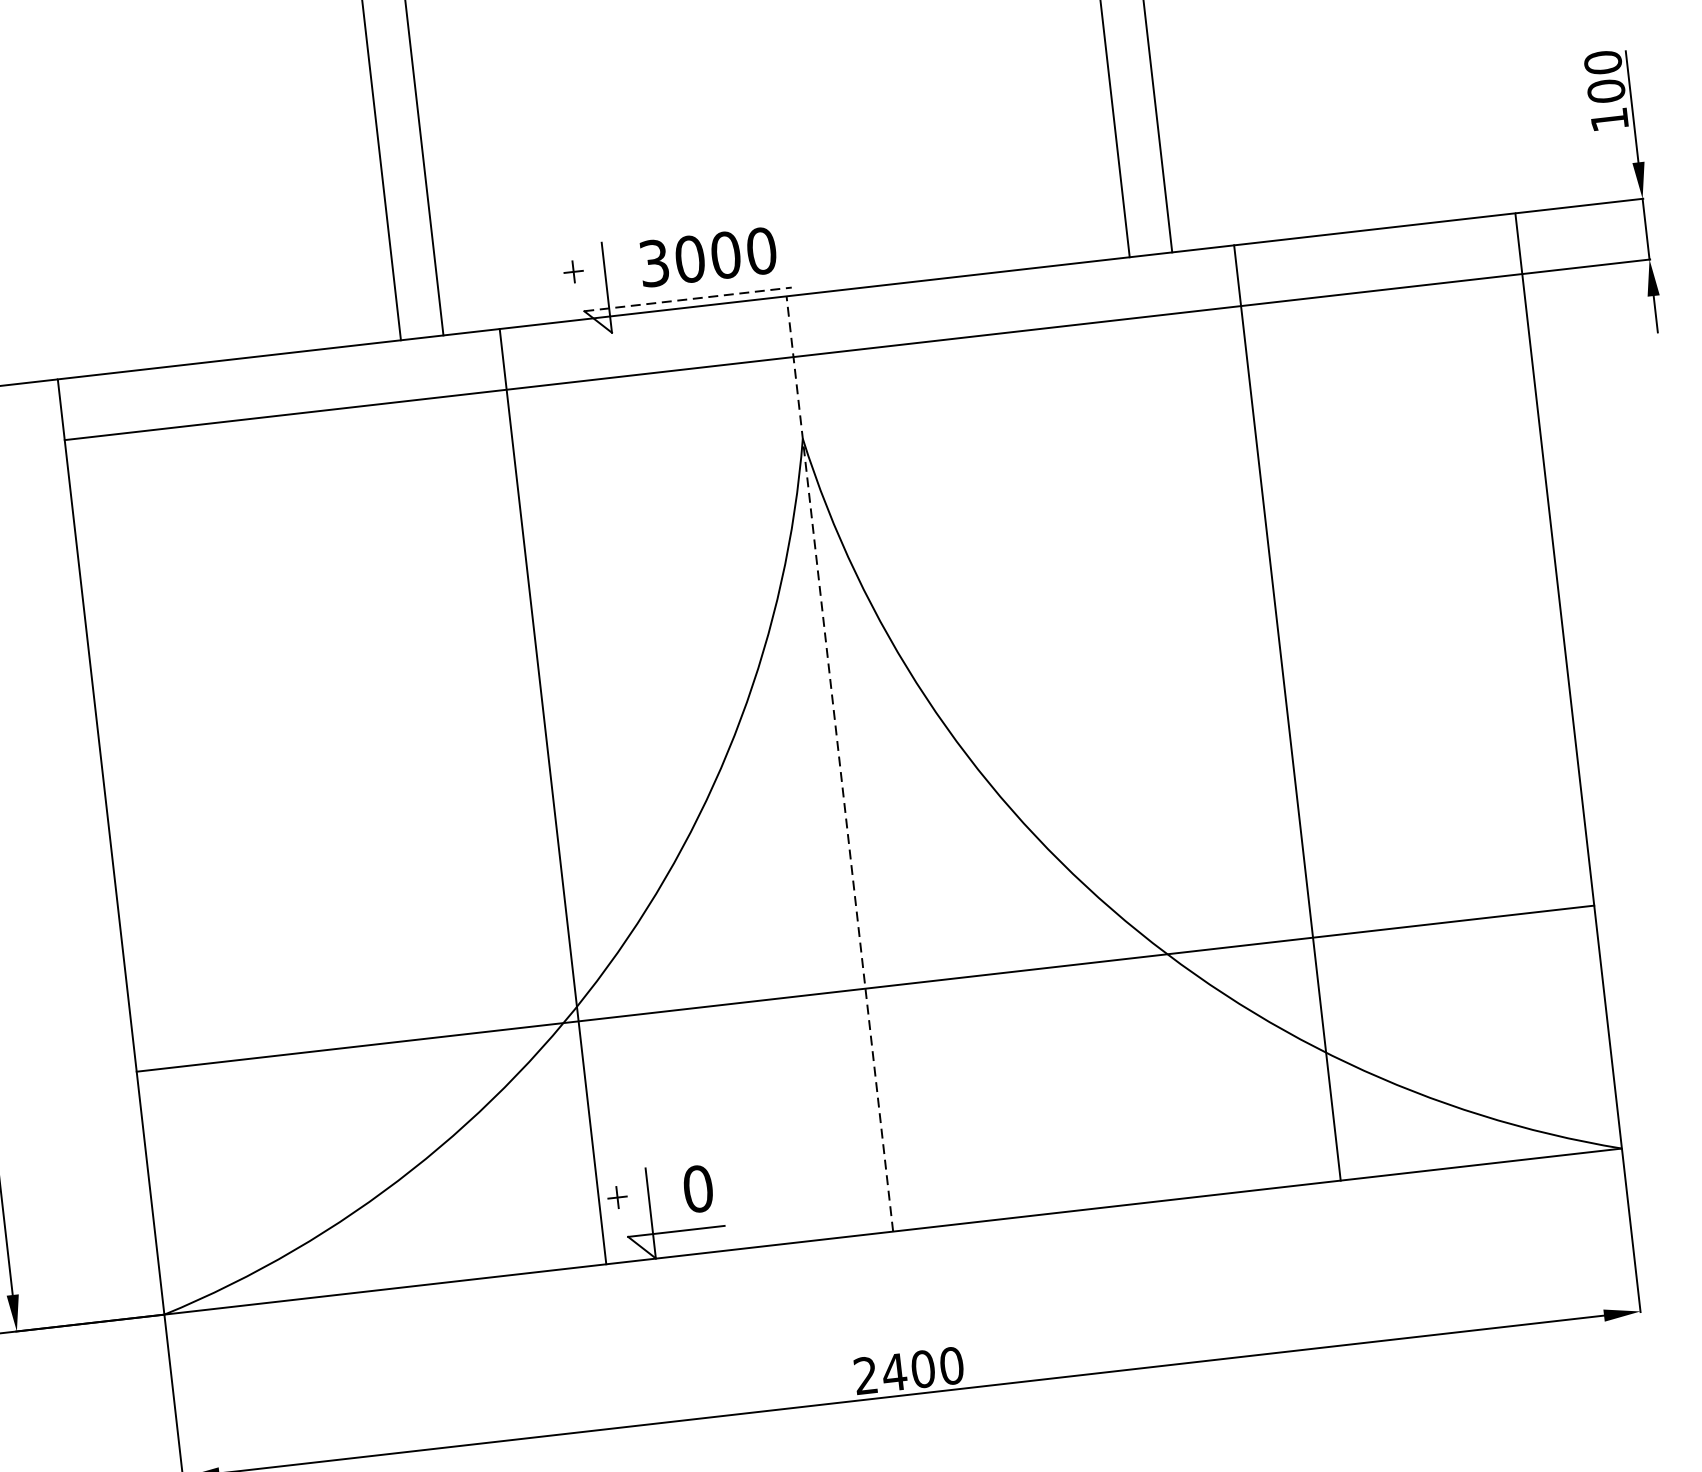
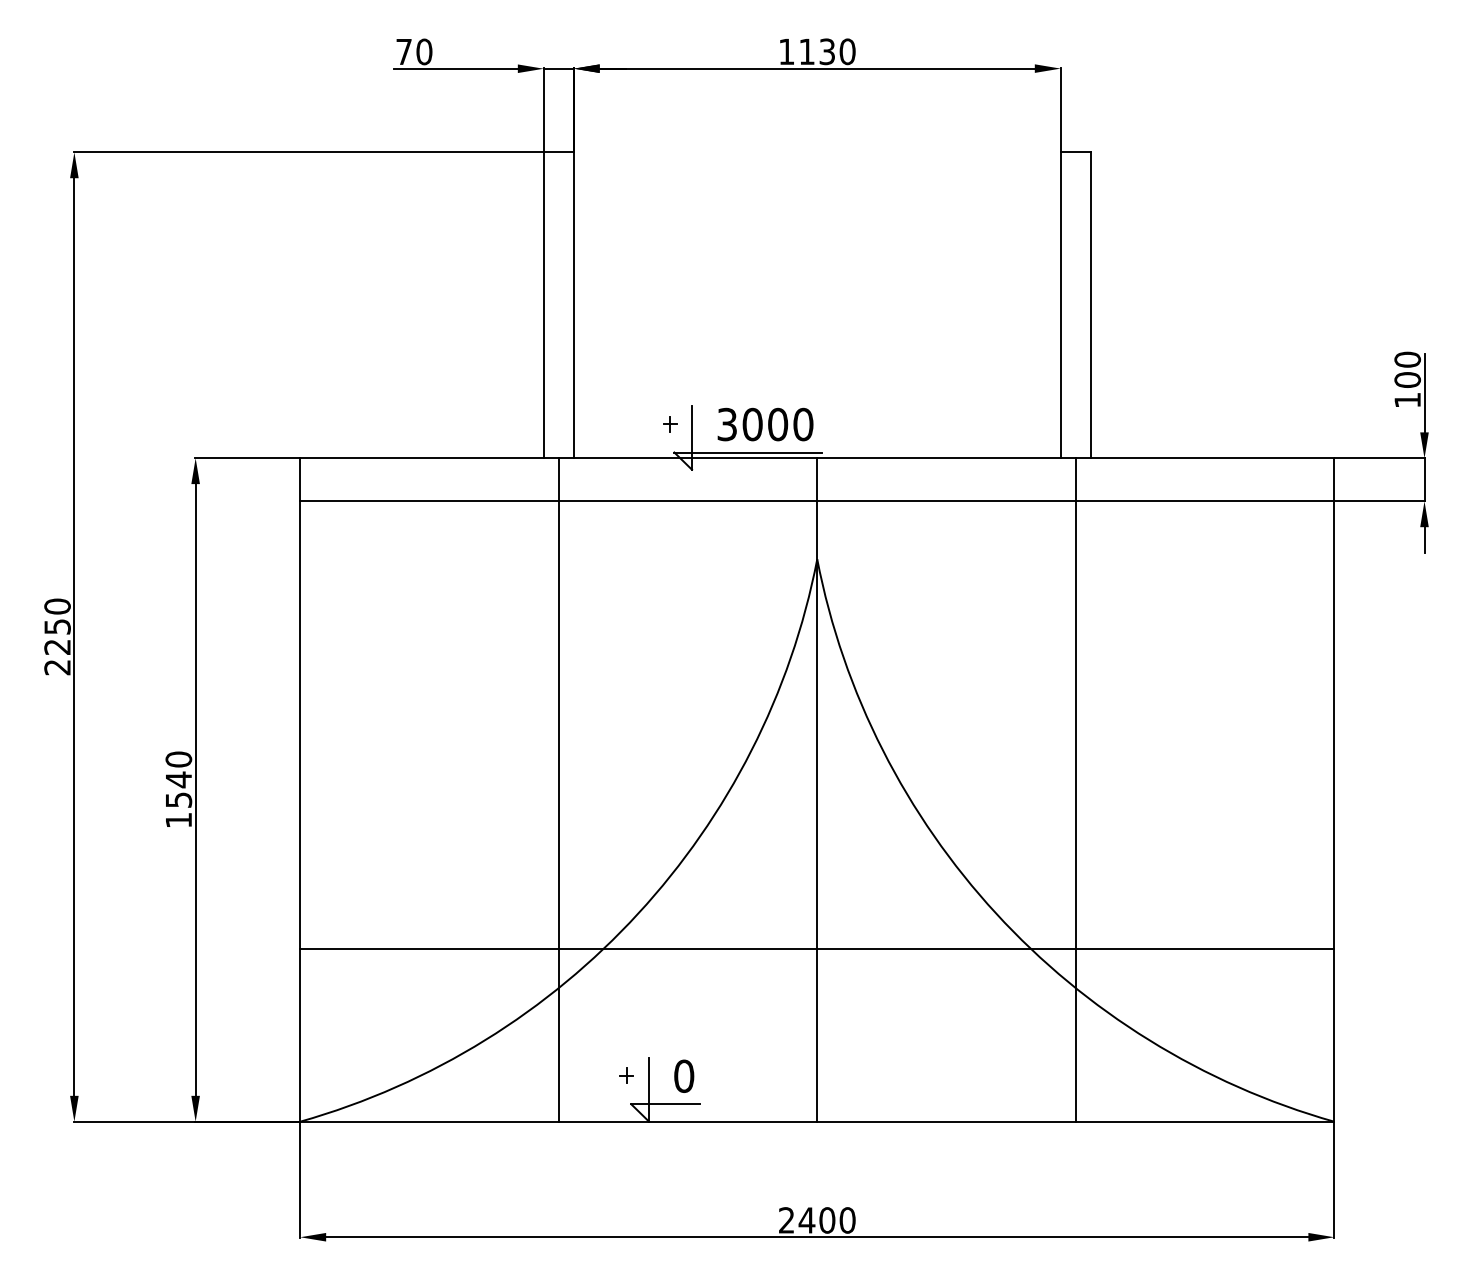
line: (687, 299) -> (747, 452), dashed -> solid
line: (1287, 712) -> (1075, 789), moved
line: (840, 763) -> (817, 789), dashed -> solid
line: (552, 796) -> (558, 789), moved

